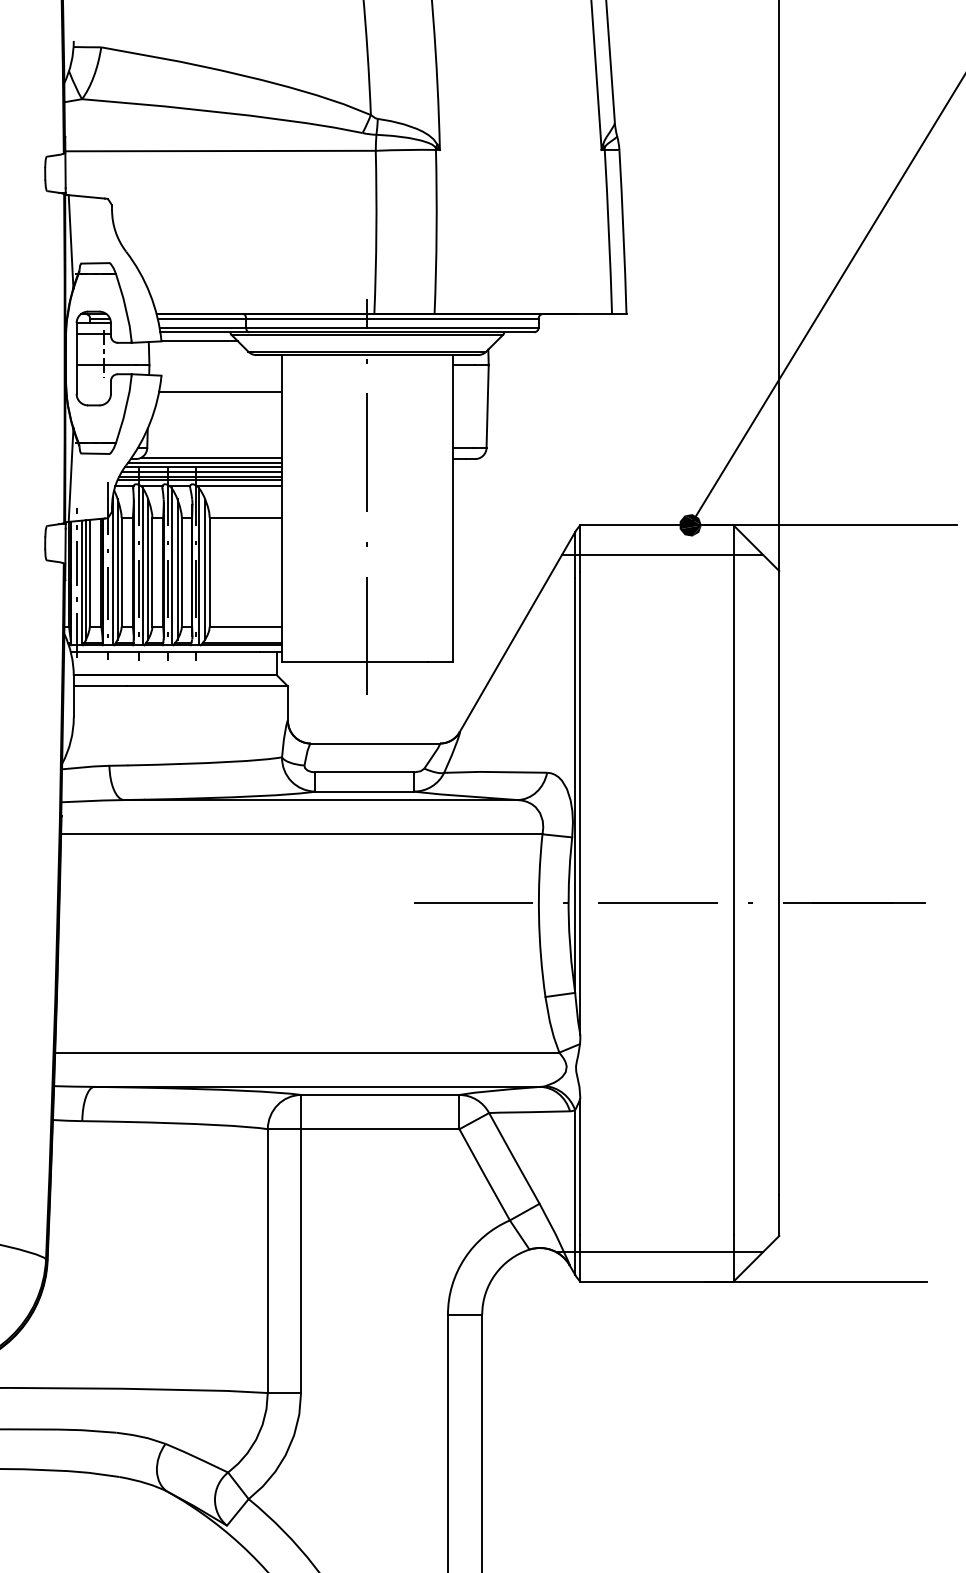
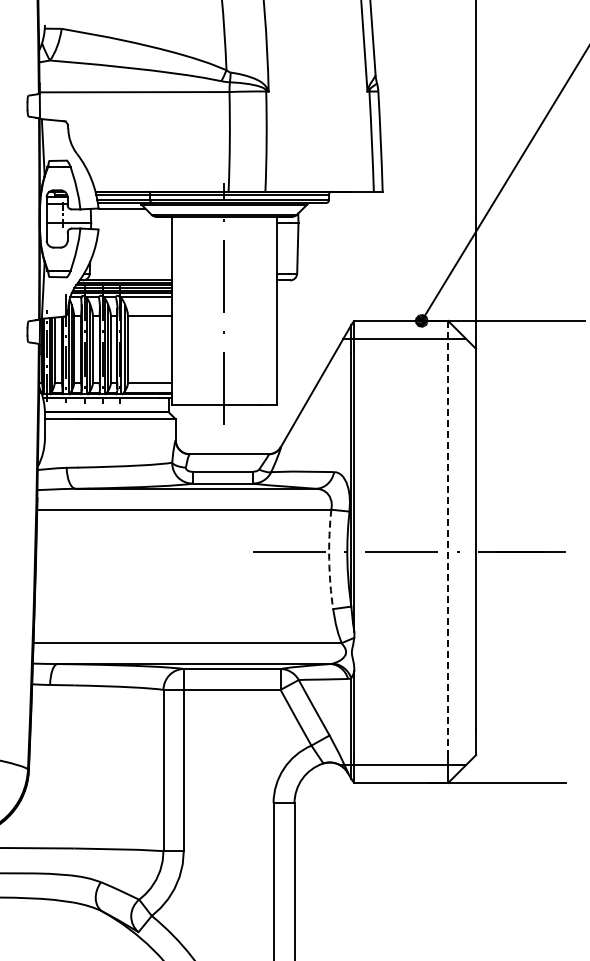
line: (220, 392) -> (134, 239), removed
line: (734, 879) -> (448, 537), solid -> dashed
arc: (539, 915) -> (329, 559), solid -> dashed

